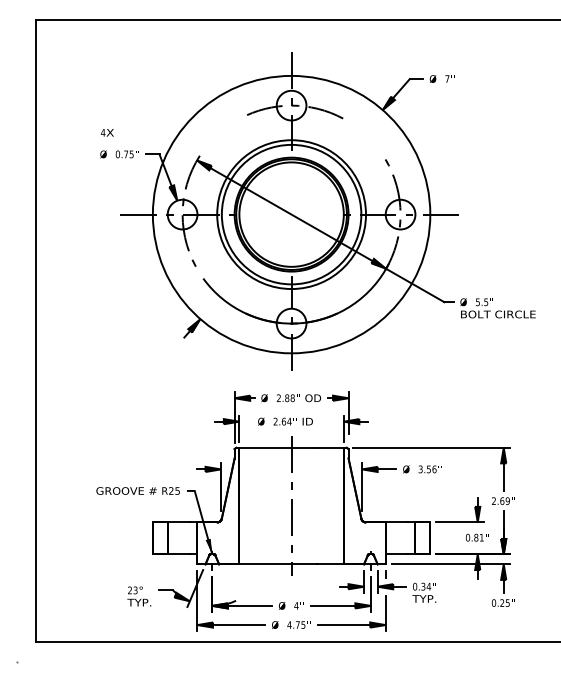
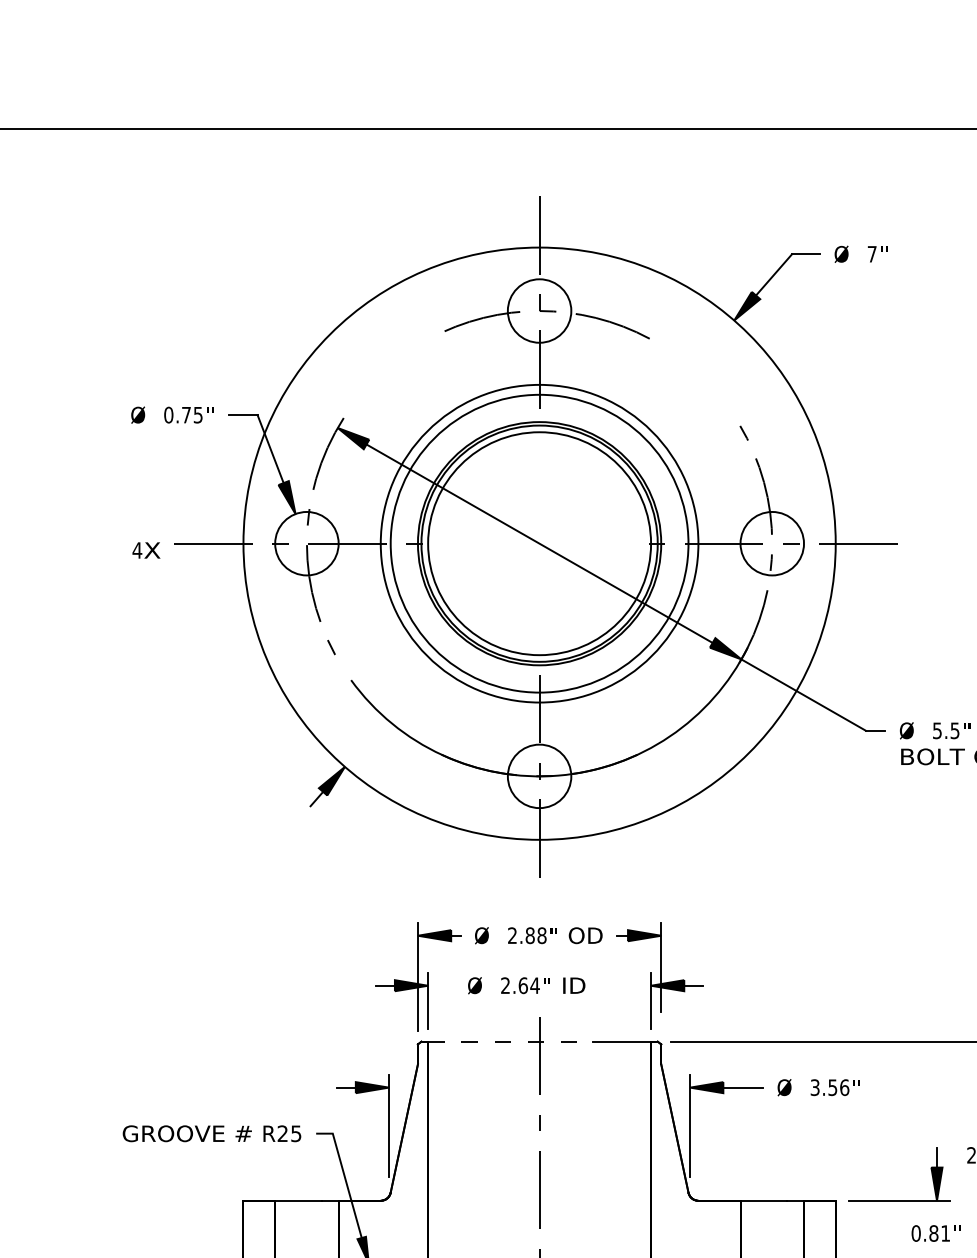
text: (107, 132) -> (146, 549), moved
line: (278, 447) -> (511, 1040), solid -> dashed

